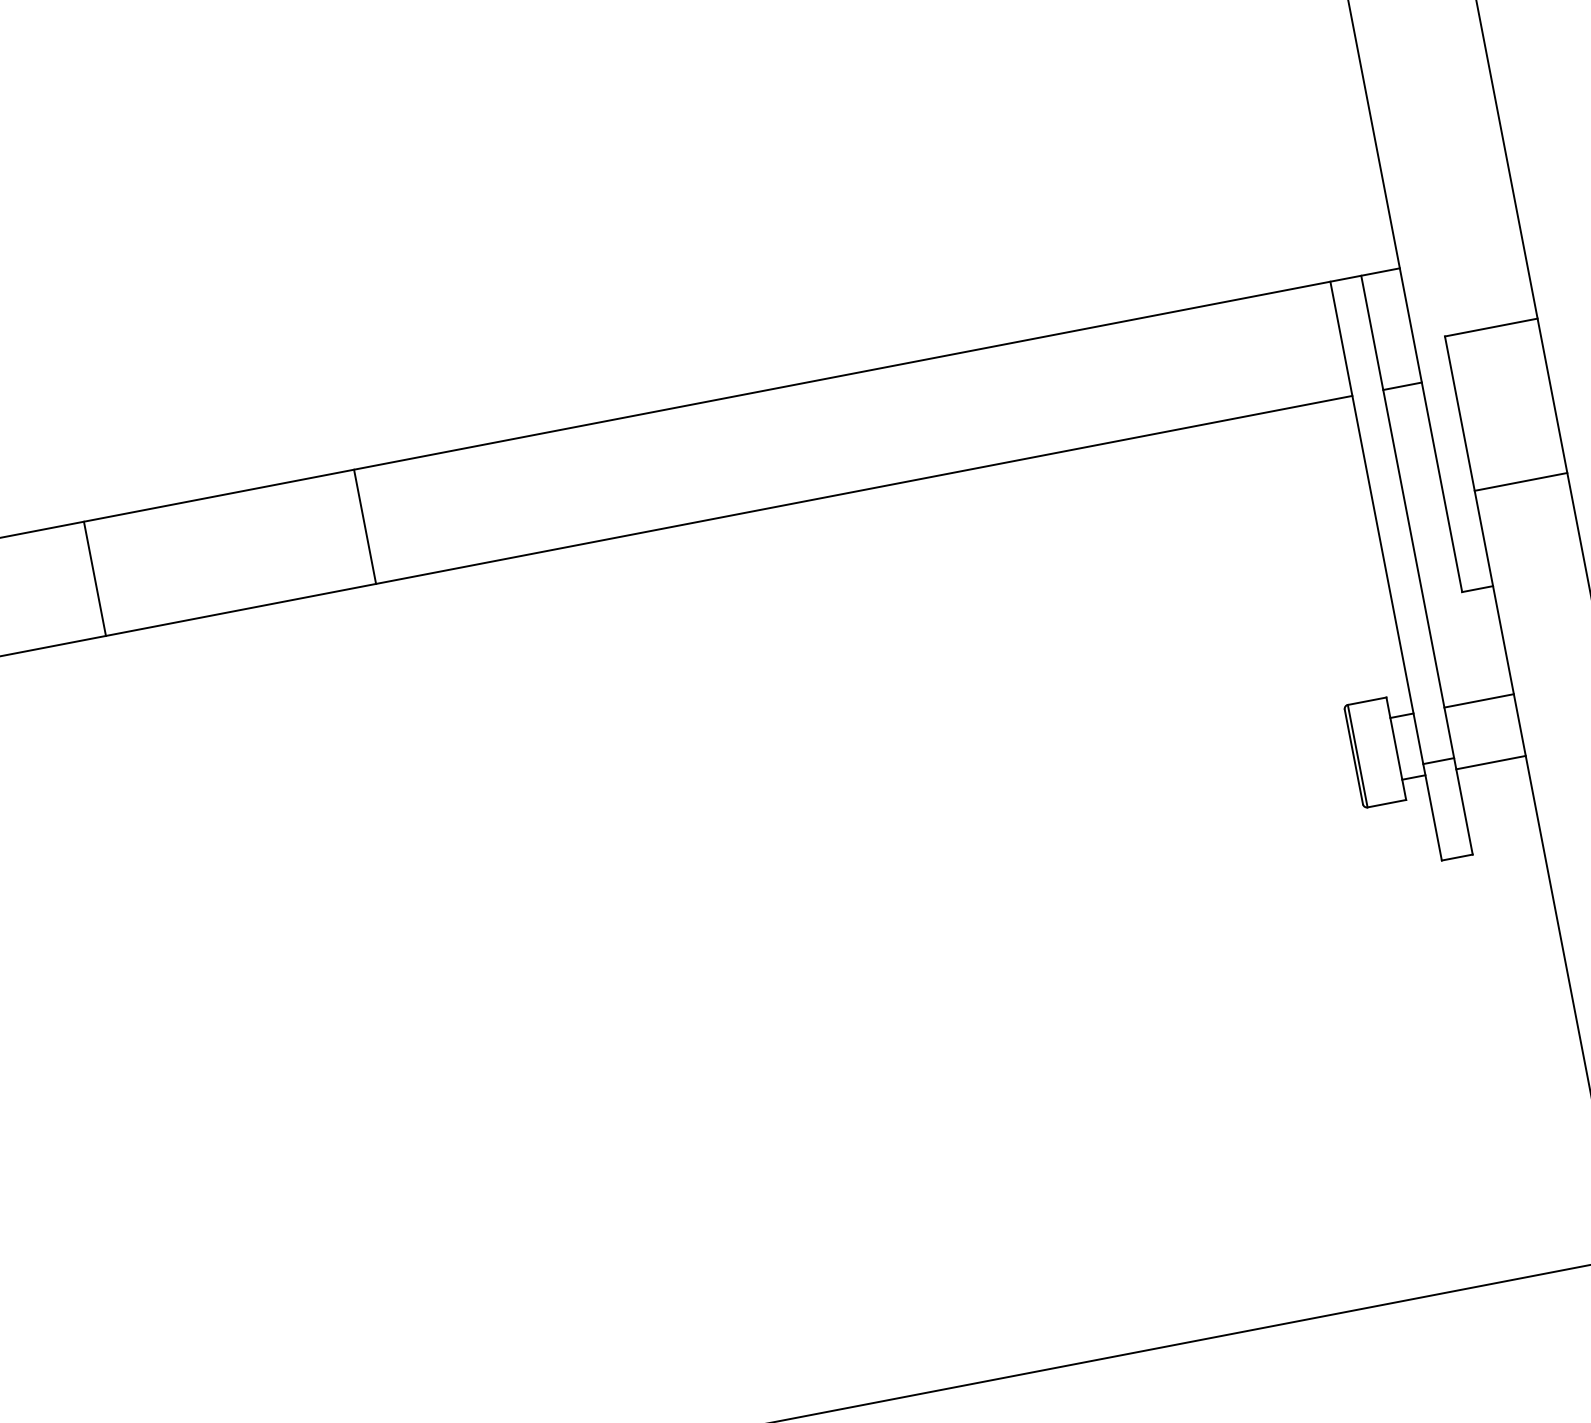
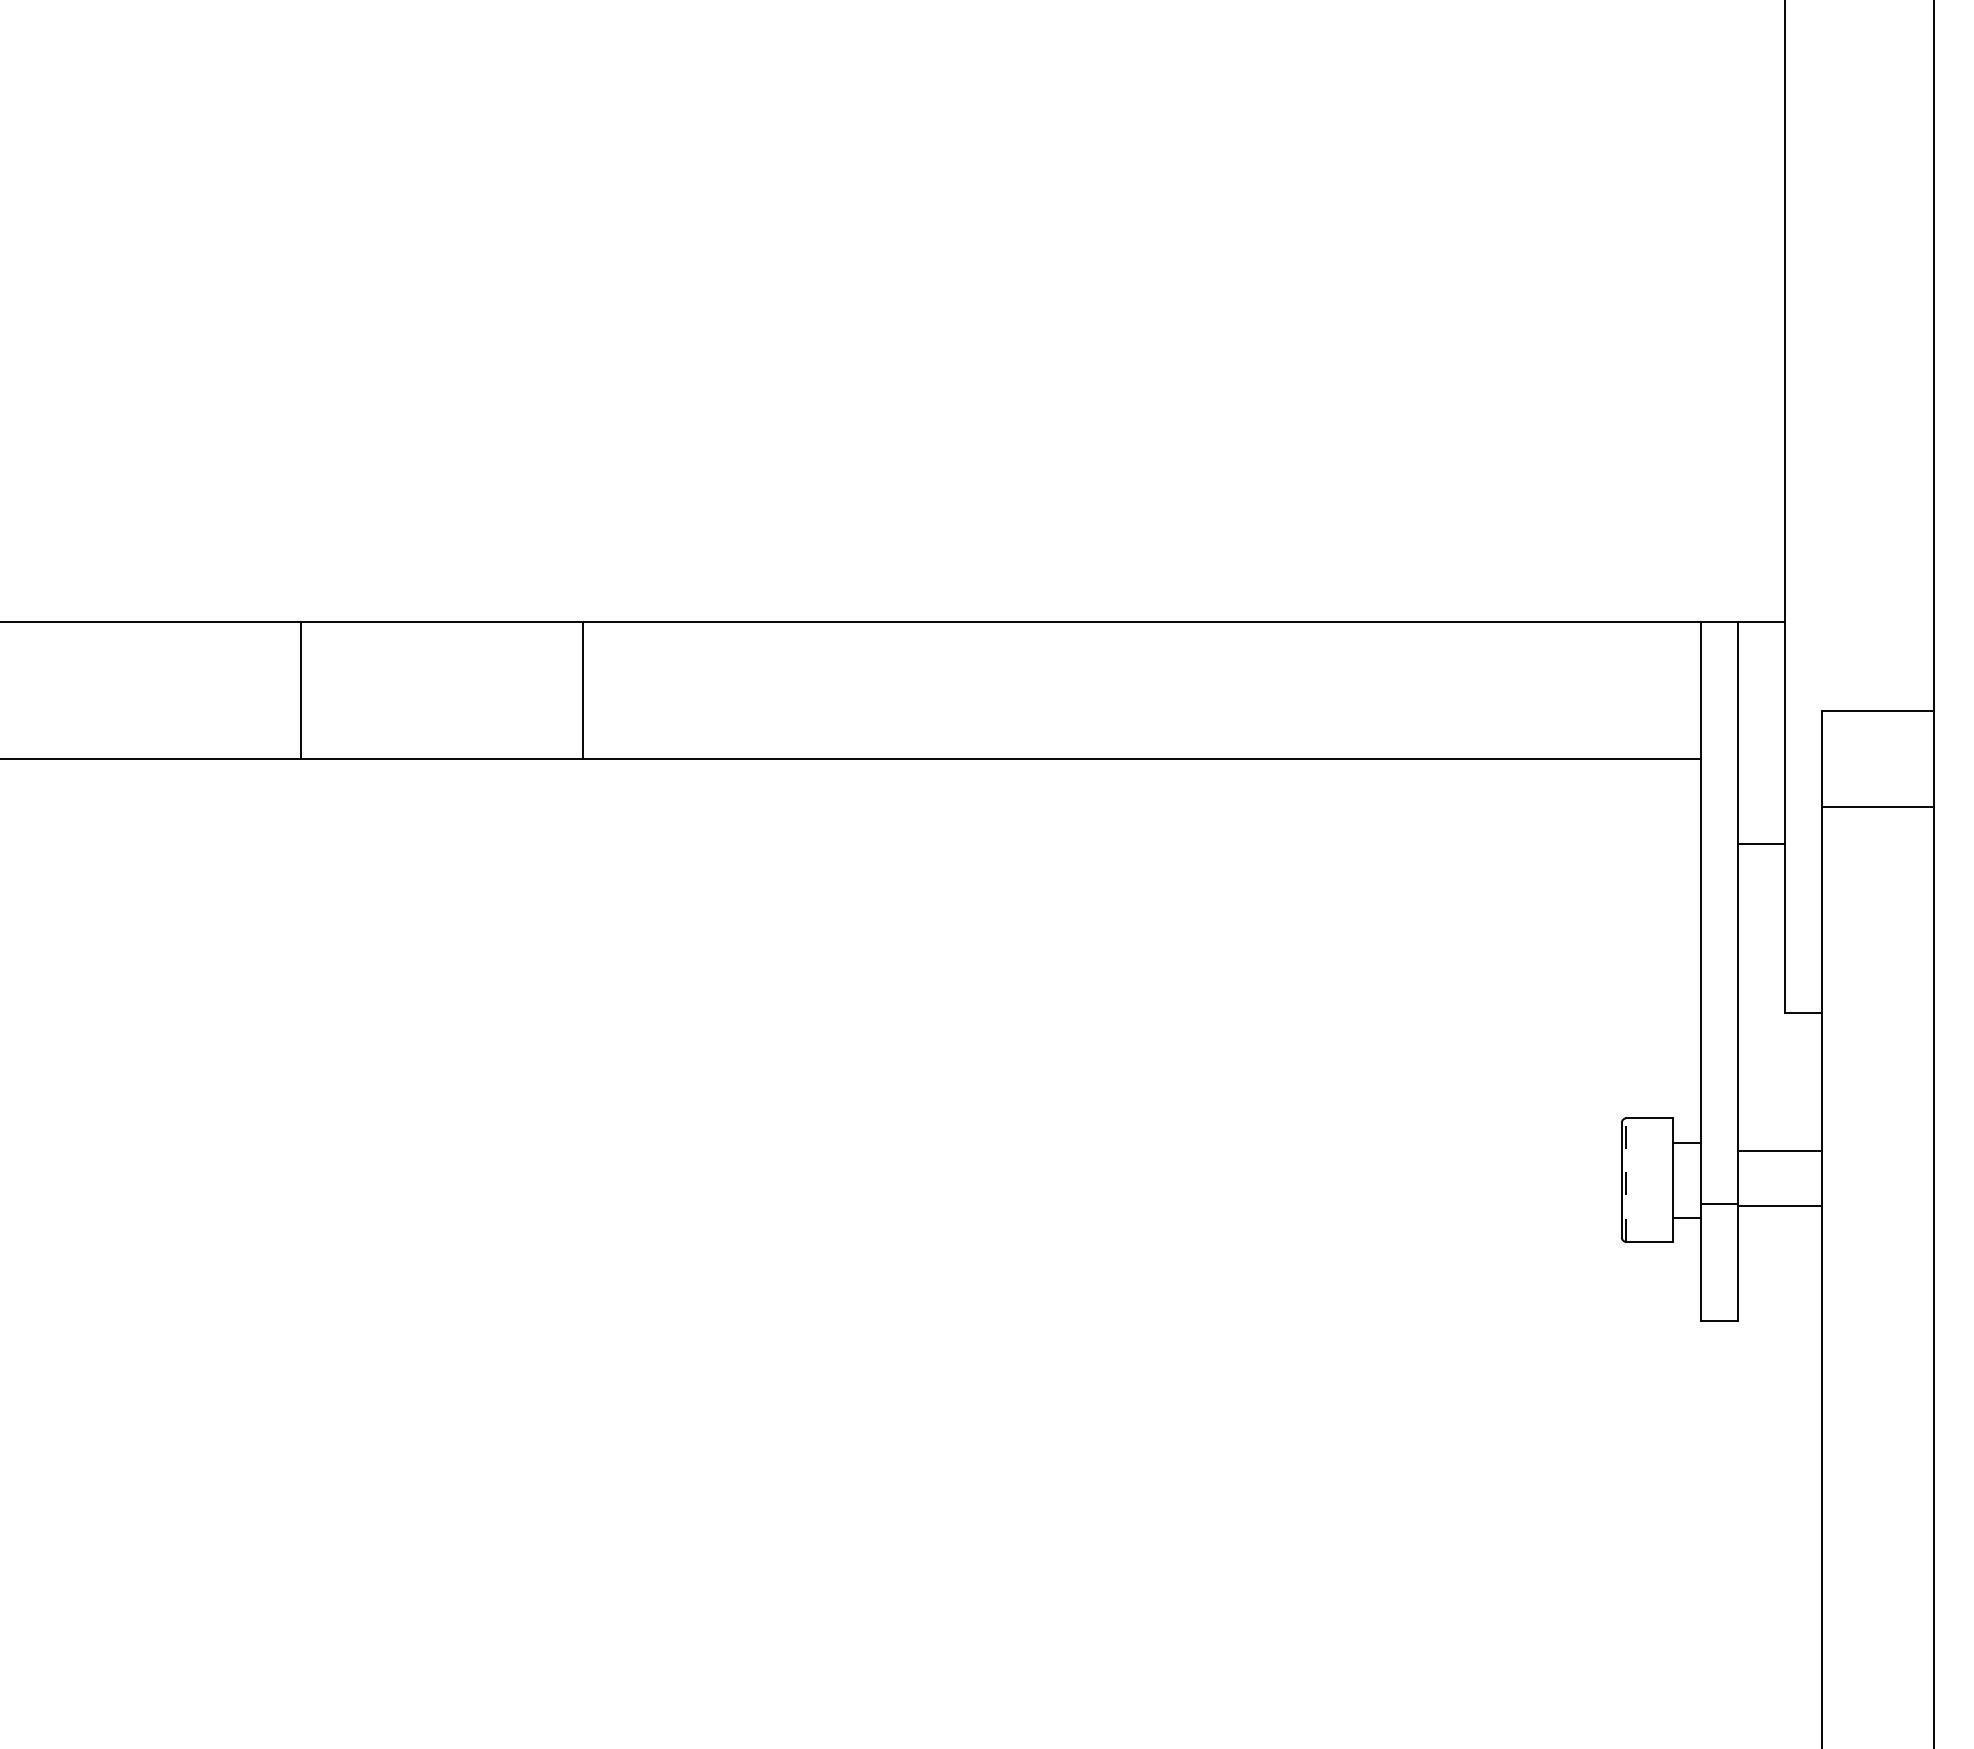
line: (1402, 386) -> (1761, 844), moved
line: (1521, 481) -> (1878, 807), moved
line: (365, 526) -> (583, 690), moved
line: (95, 578) -> (301, 690), moved
line: (1479, 700) -> (1780, 1205), moved
line: (1357, 756) -> (1626, 1180), solid -> dashed
line: (1491, 762) -> (1780, 1150), moved

